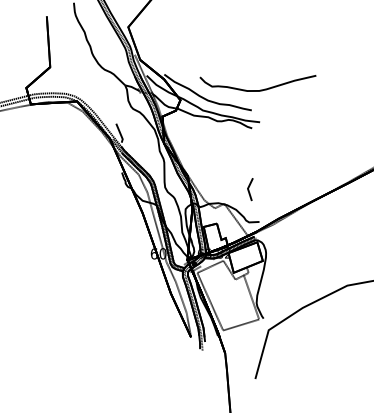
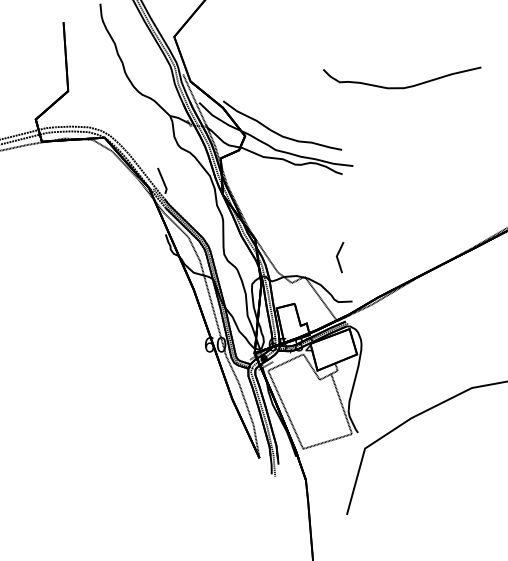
part: (260, 89) -> (405, 86), moved

